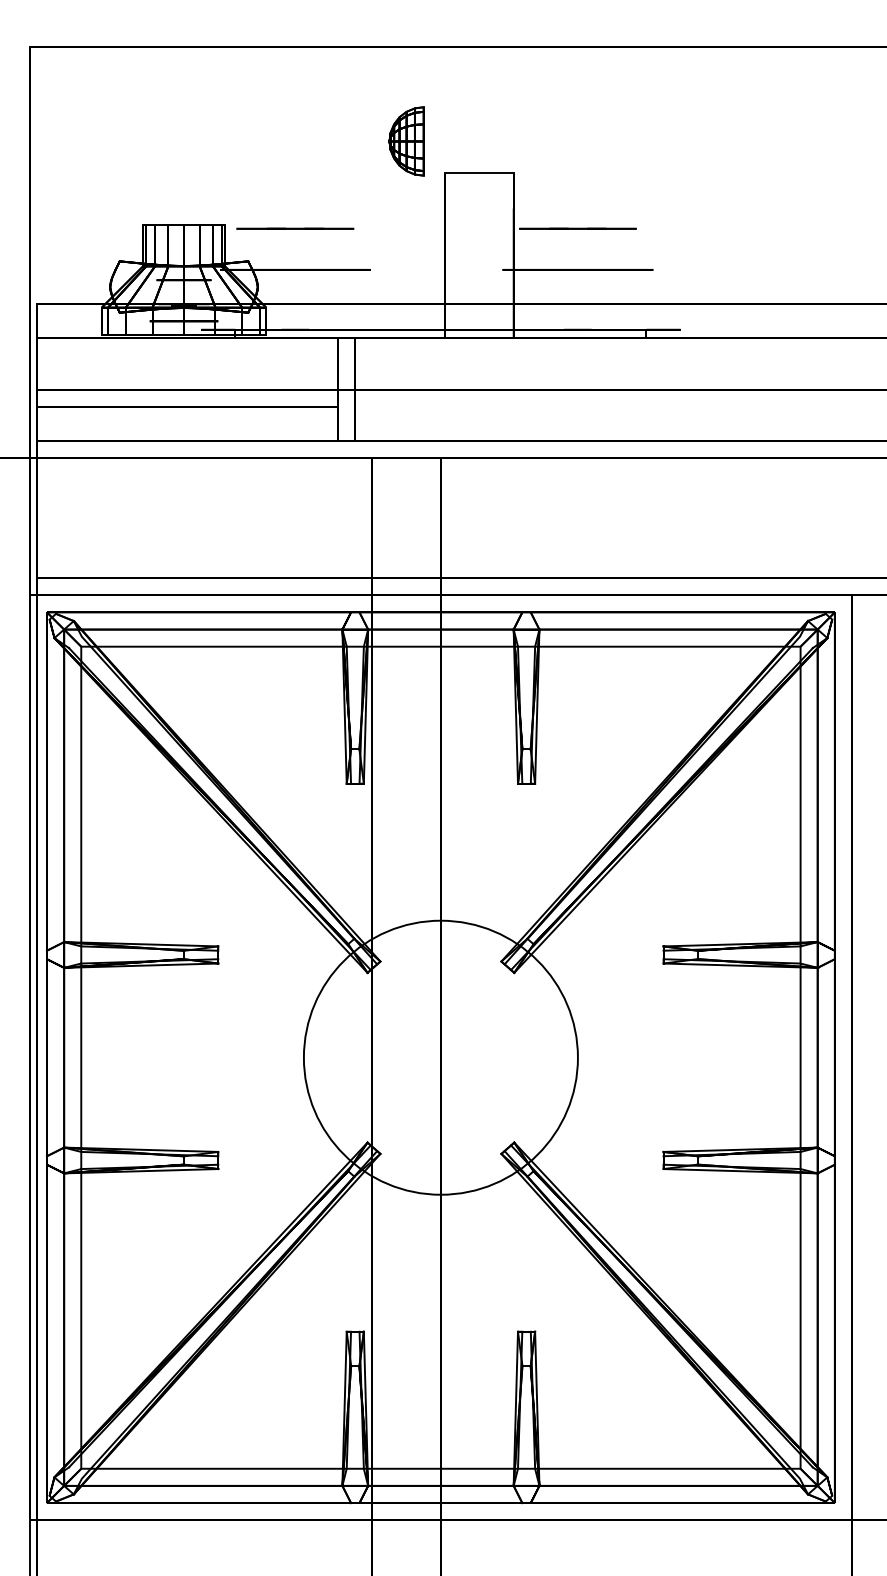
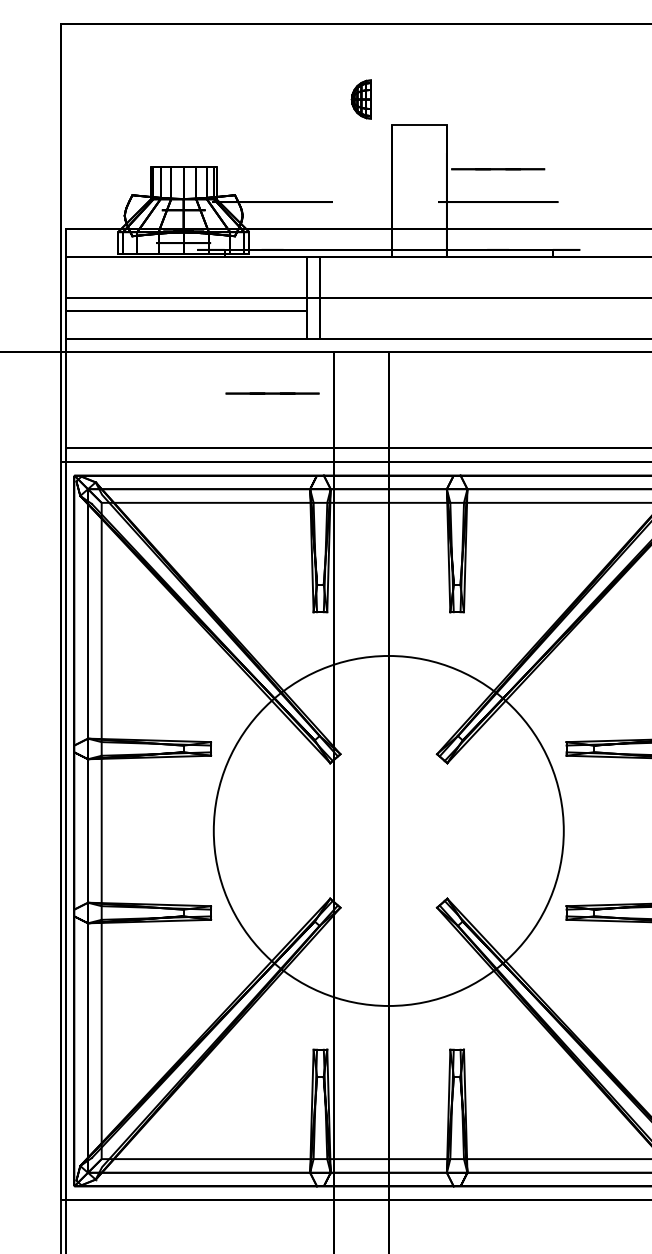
part: (406, 141) -> (361, 99), size x0.7
line: (295, 228) -> (272, 393), moved
circle: (440, 1057) -> (388, 830), size x1.6

